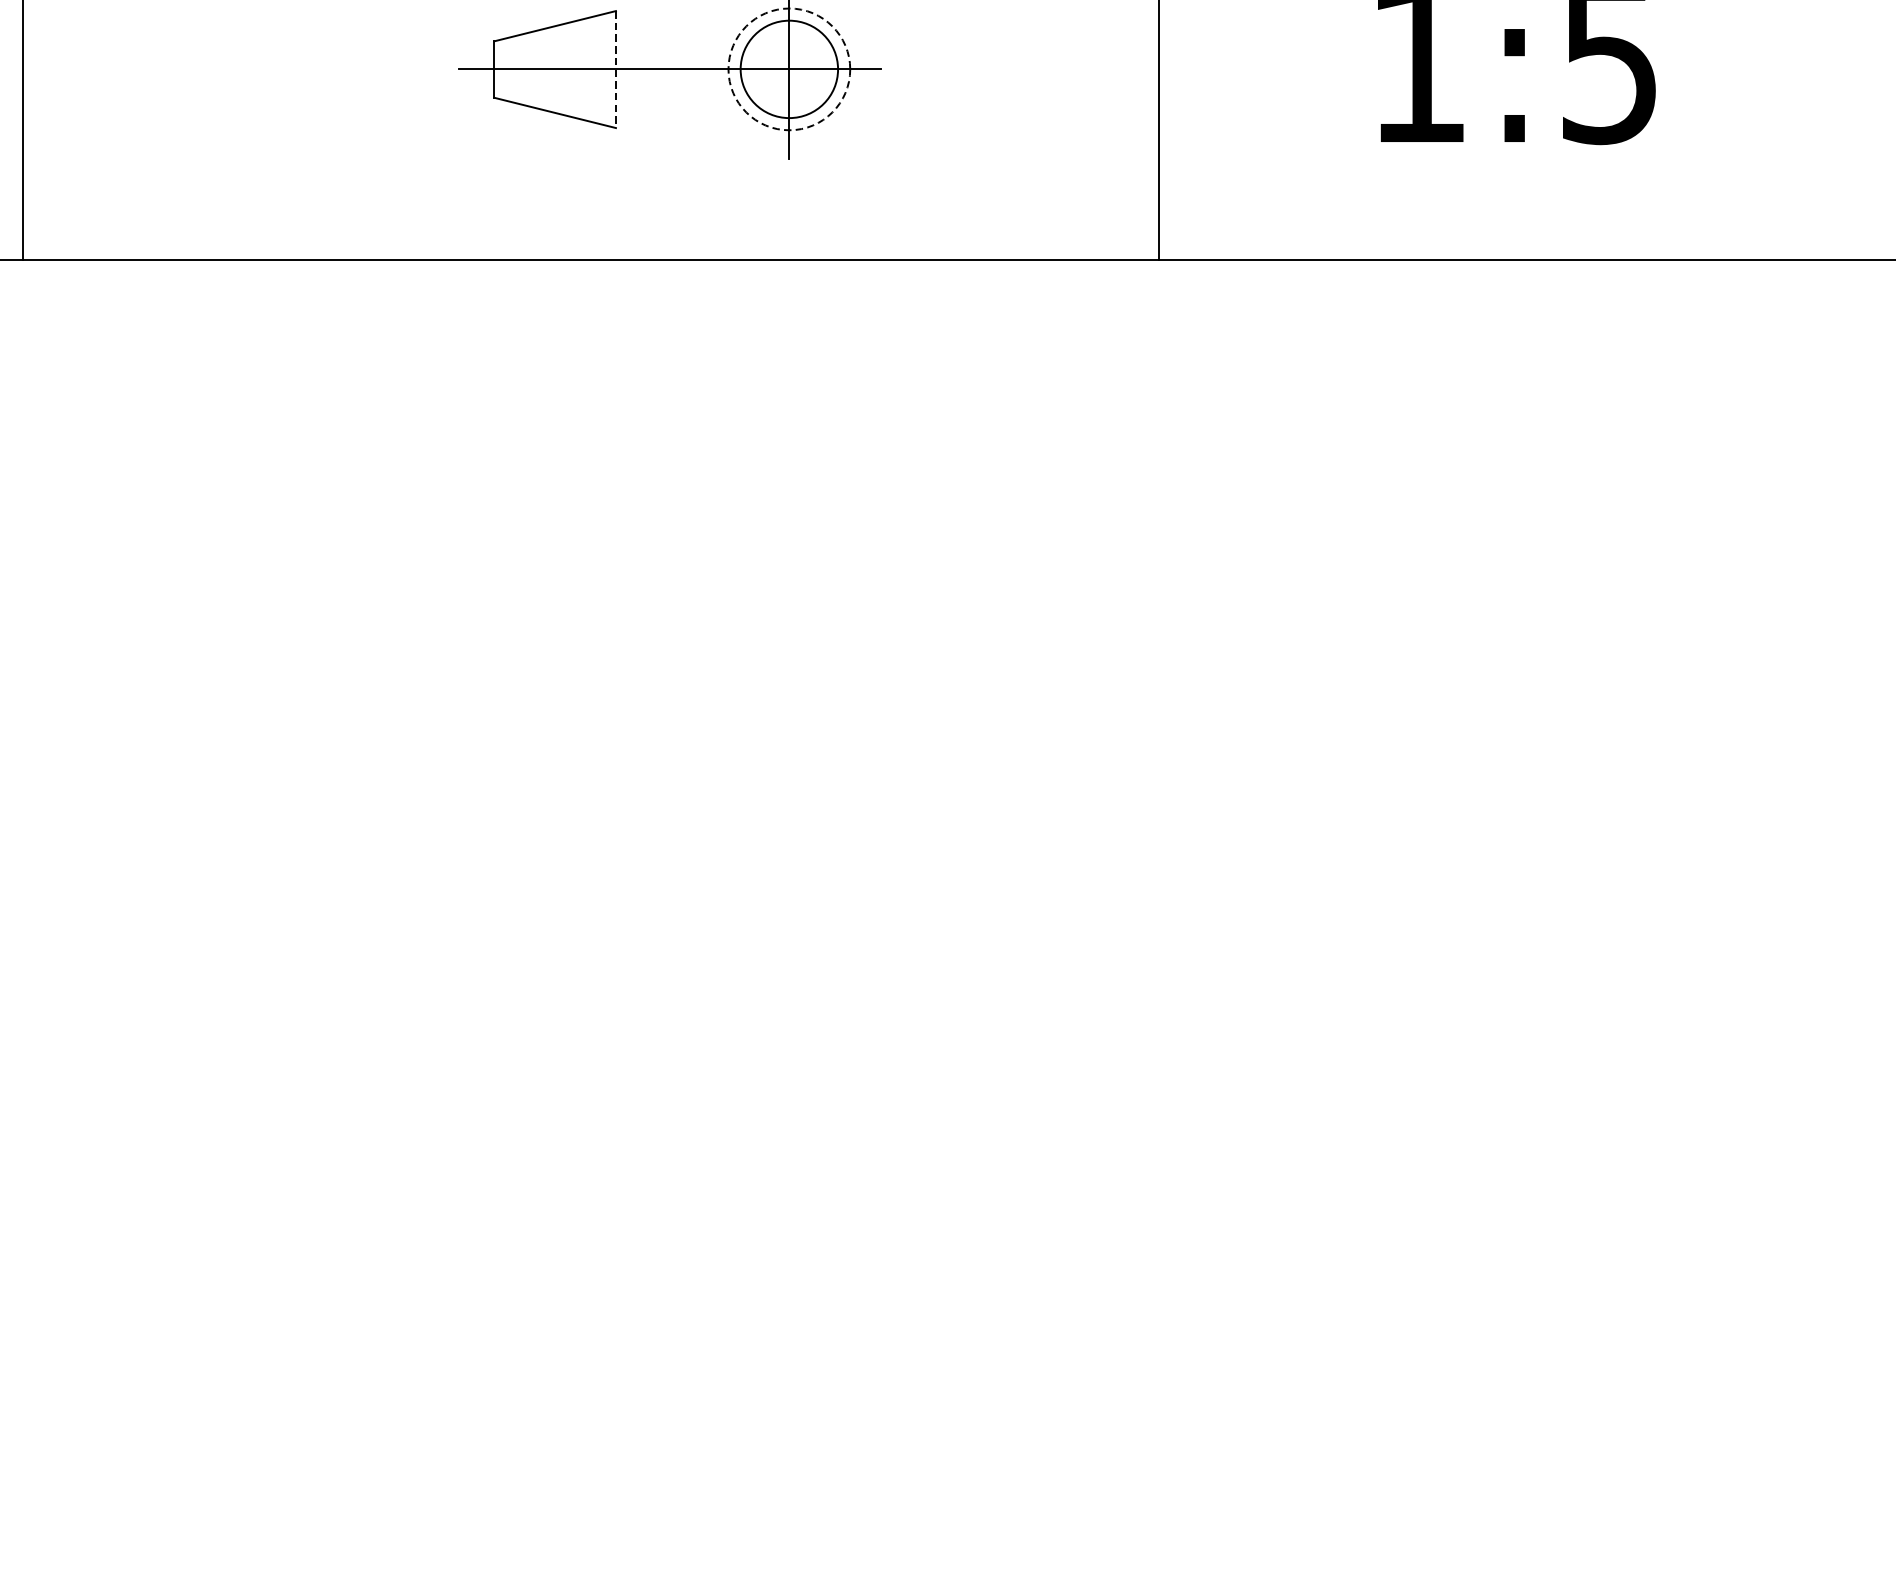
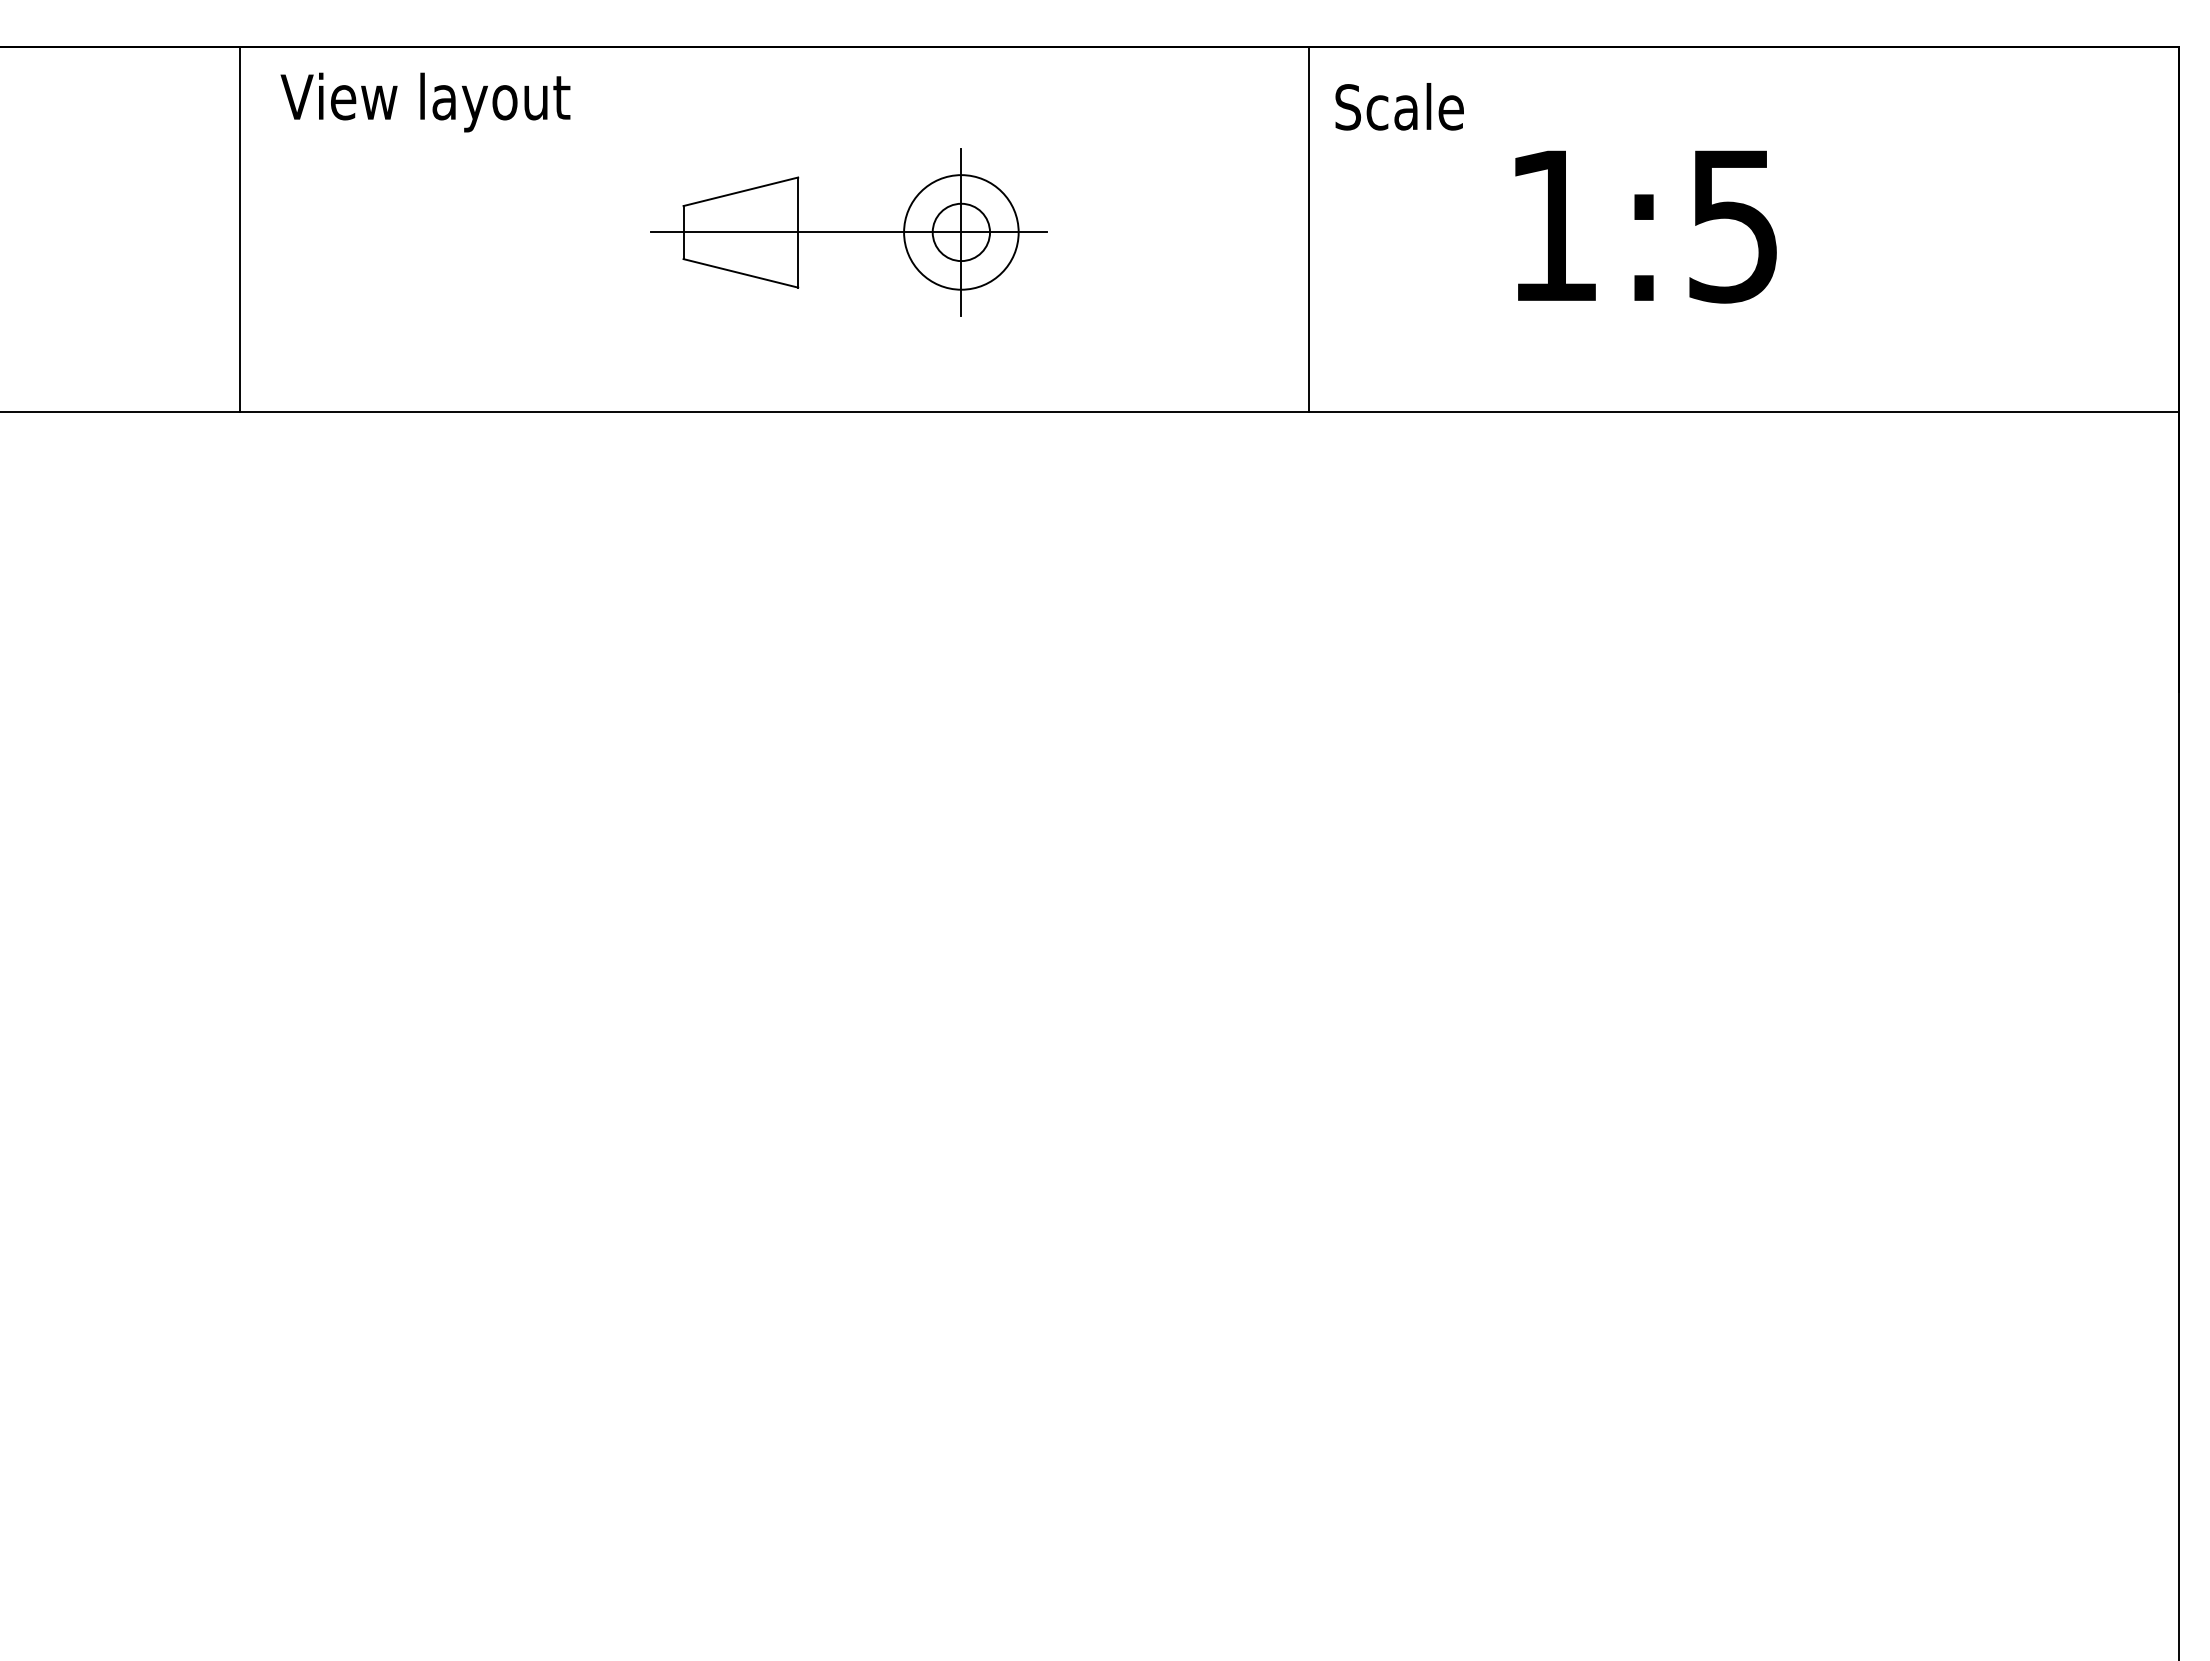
circle: (789, 69) -> (961, 232), dashed -> solid
circle: (789, 69) -> (961, 232), size x0.62
line: (616, 70) -> (798, 233), dashed -> solid

